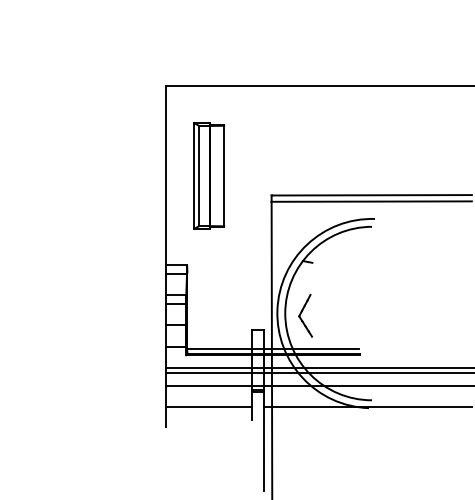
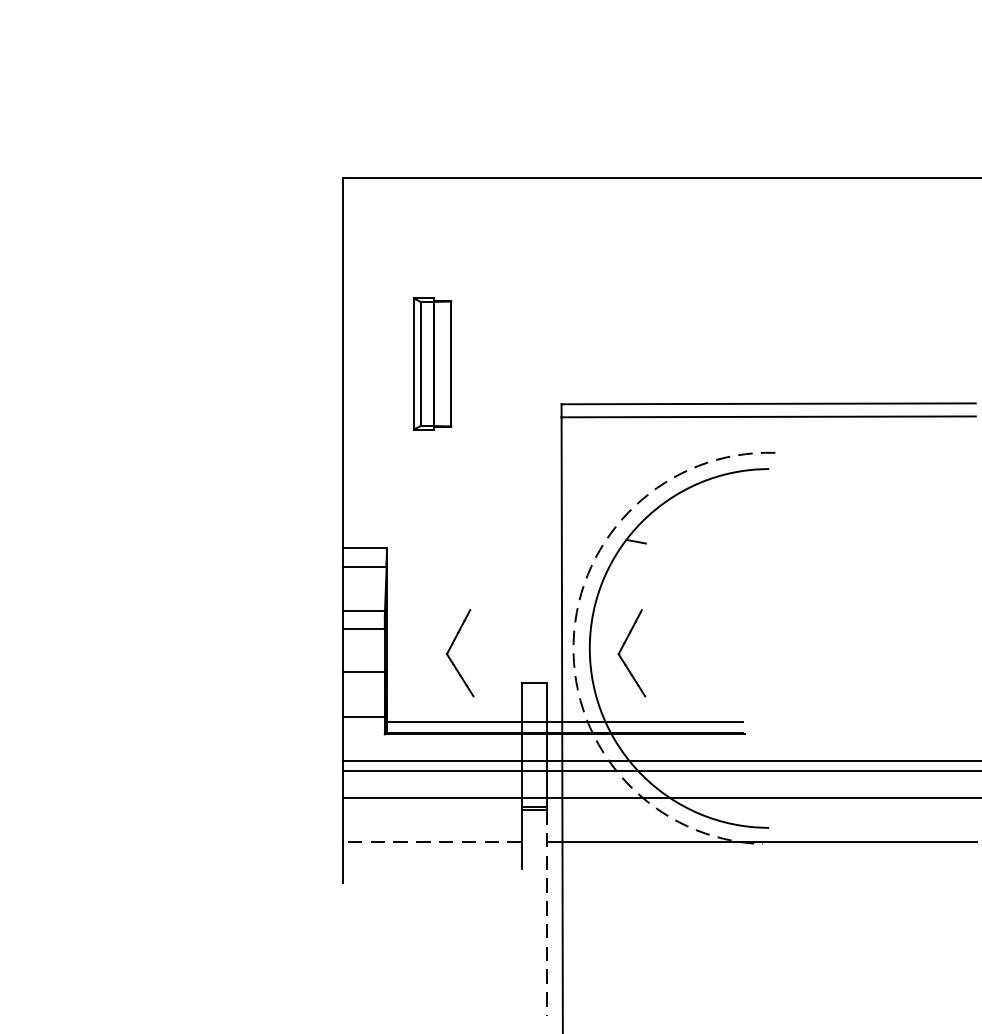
part: (209, 175) -> (433, 362), size x0.6
arc: (277, 310) -> (573, 642), solid -> dashed
part: (222, 315) -> (459, 652), added
line: (208, 407) -> (431, 842), solid -> dashed
line: (264, 441) -> (546, 913), solid -> dashed

